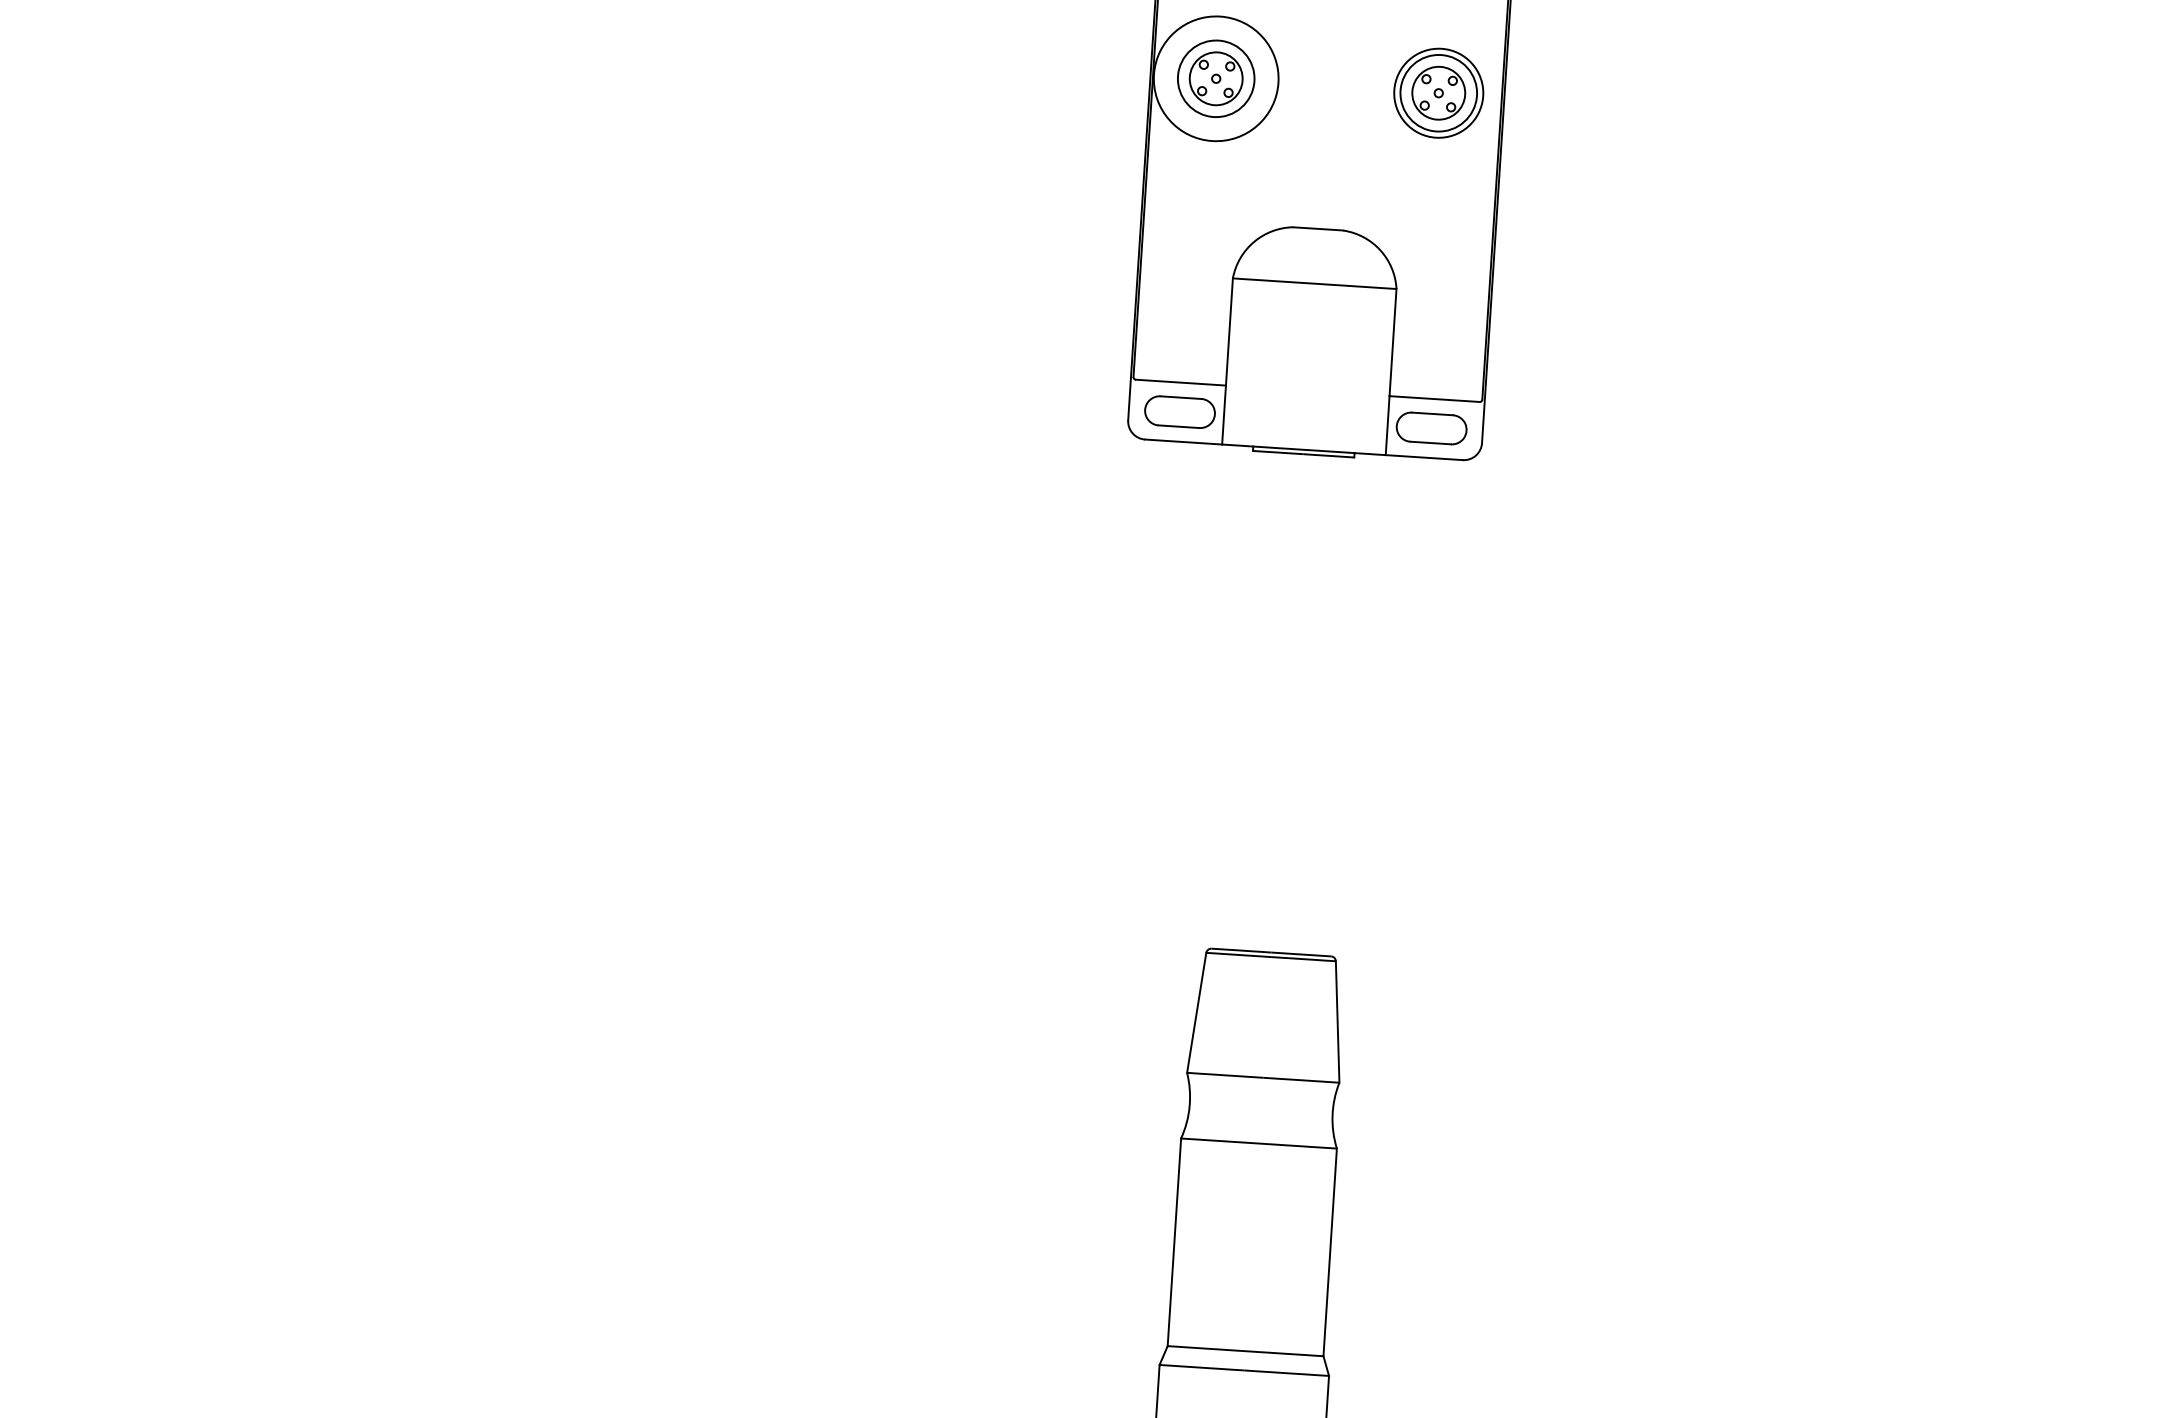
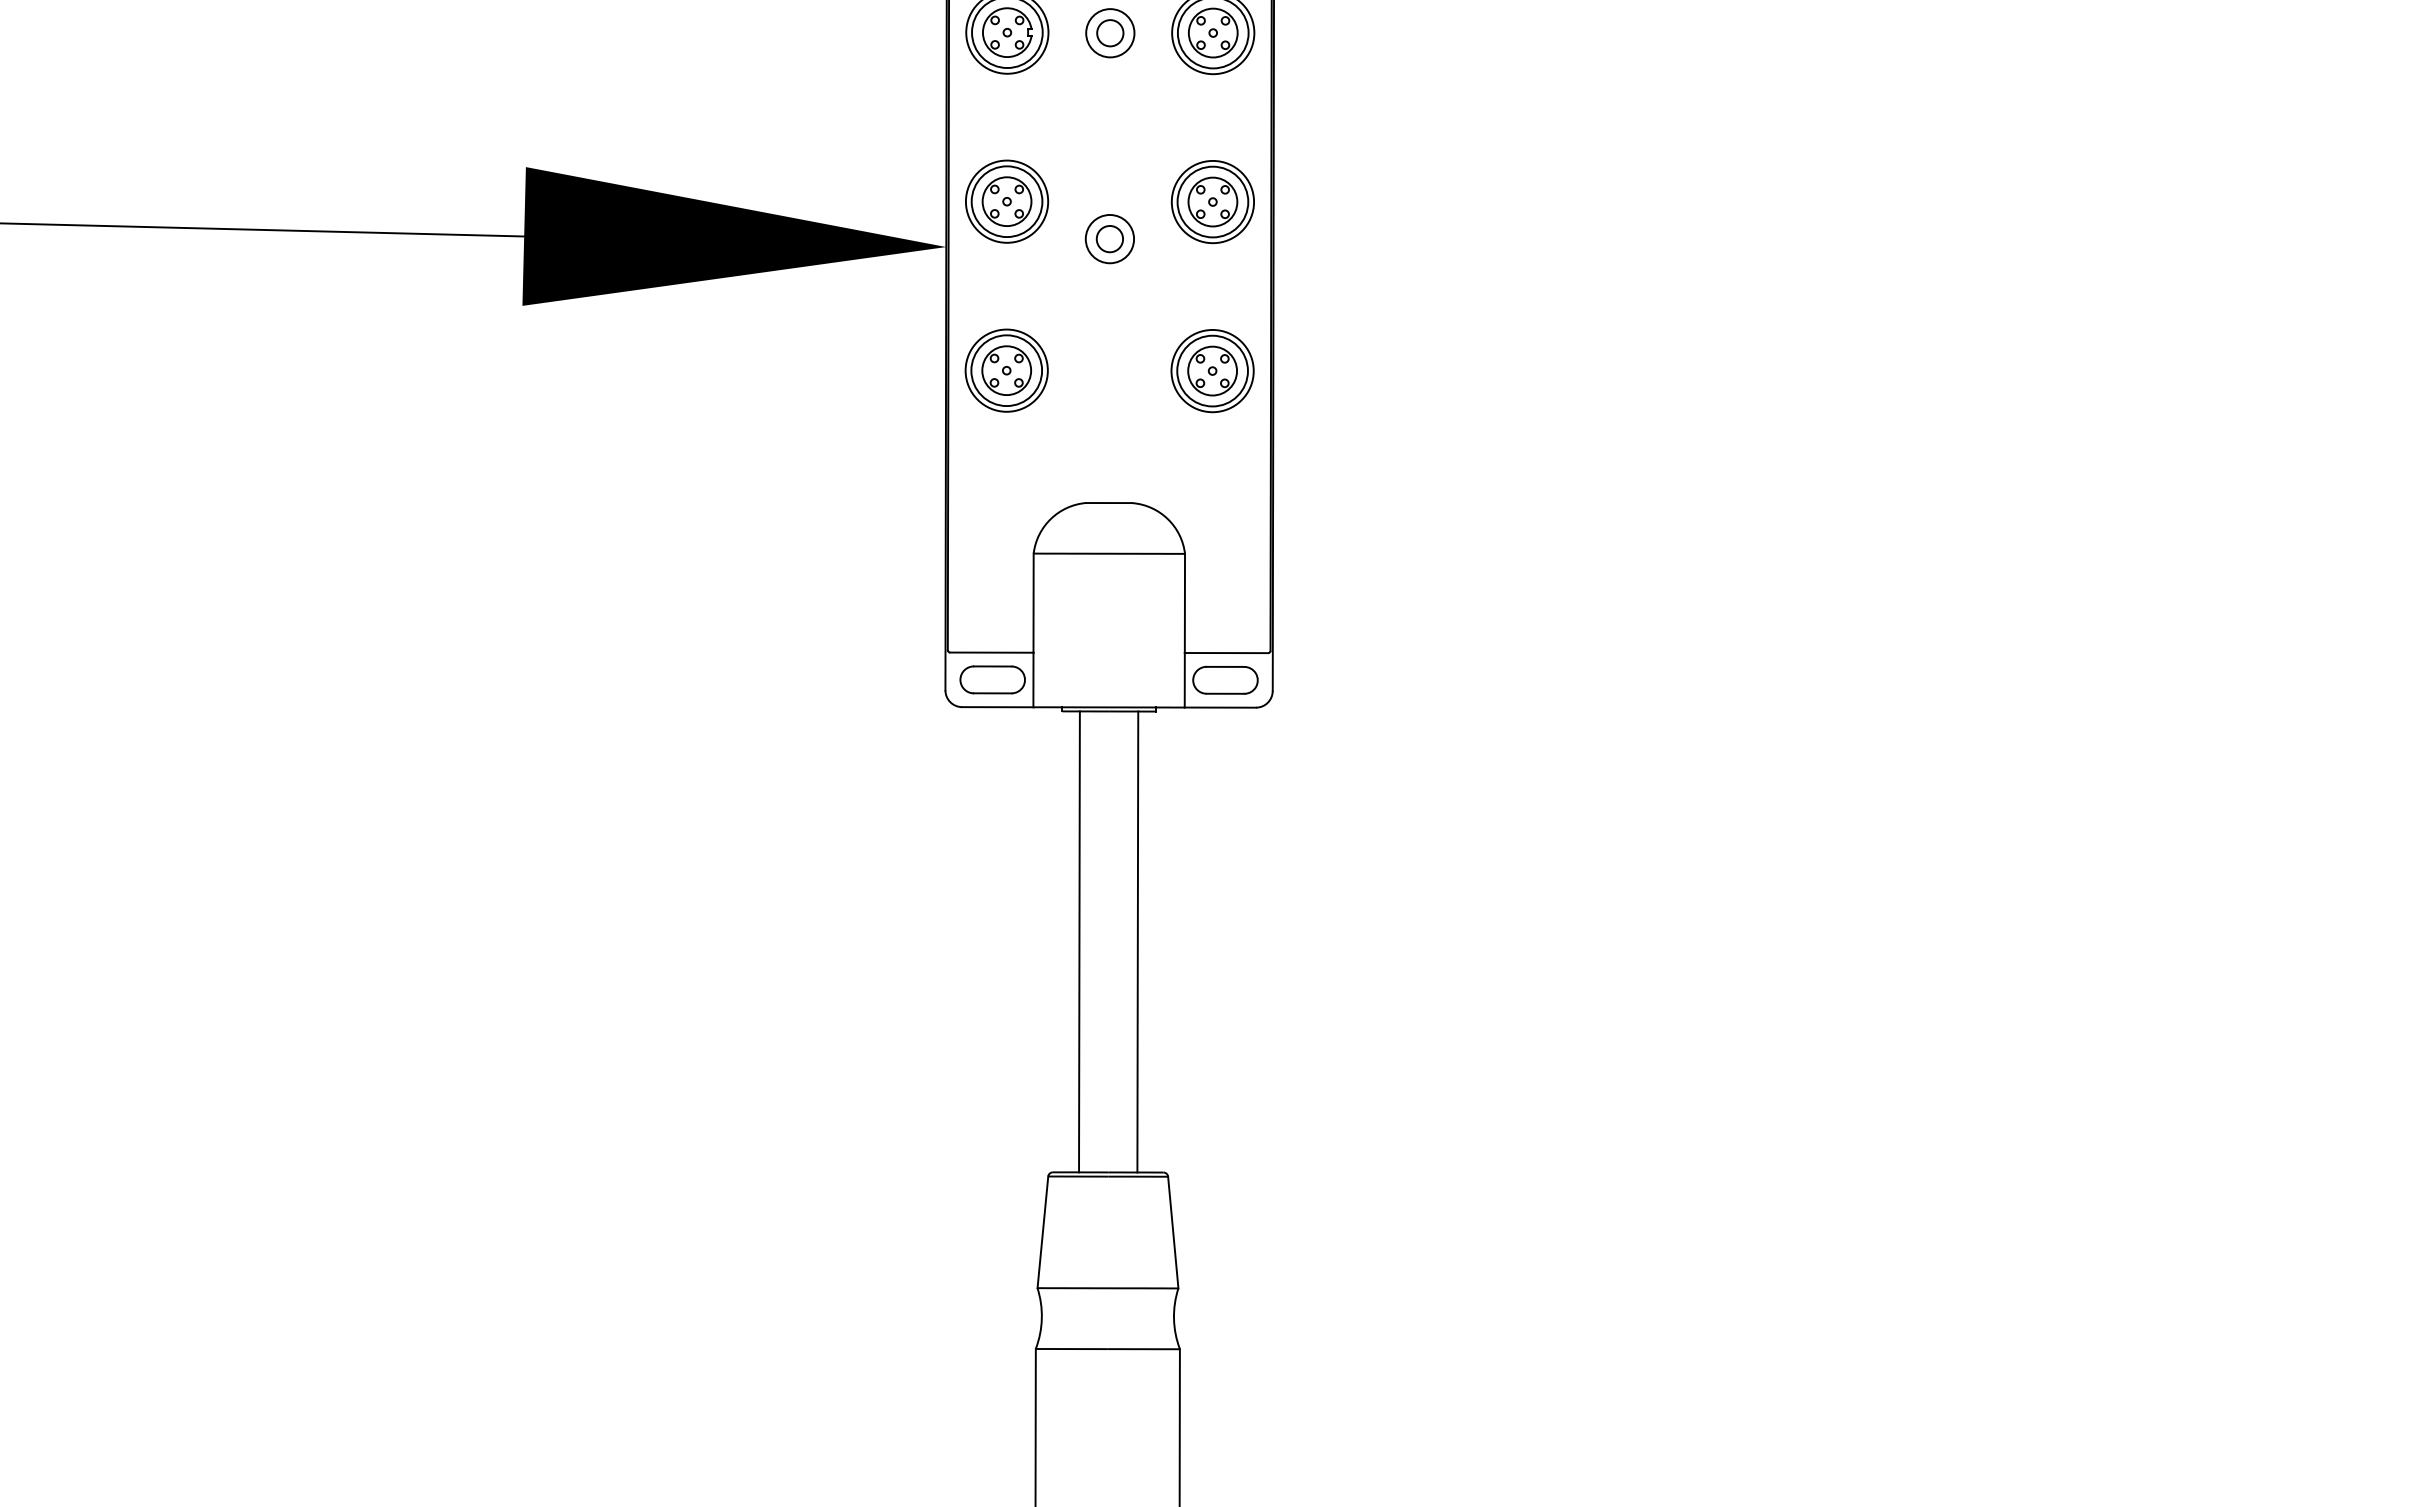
circle: (1215, 78) -> (1006, 370), size x0.71
line: (1256, 700) -> (1079, 941), added
line: (1318, 704) -> (1137, 941), added

